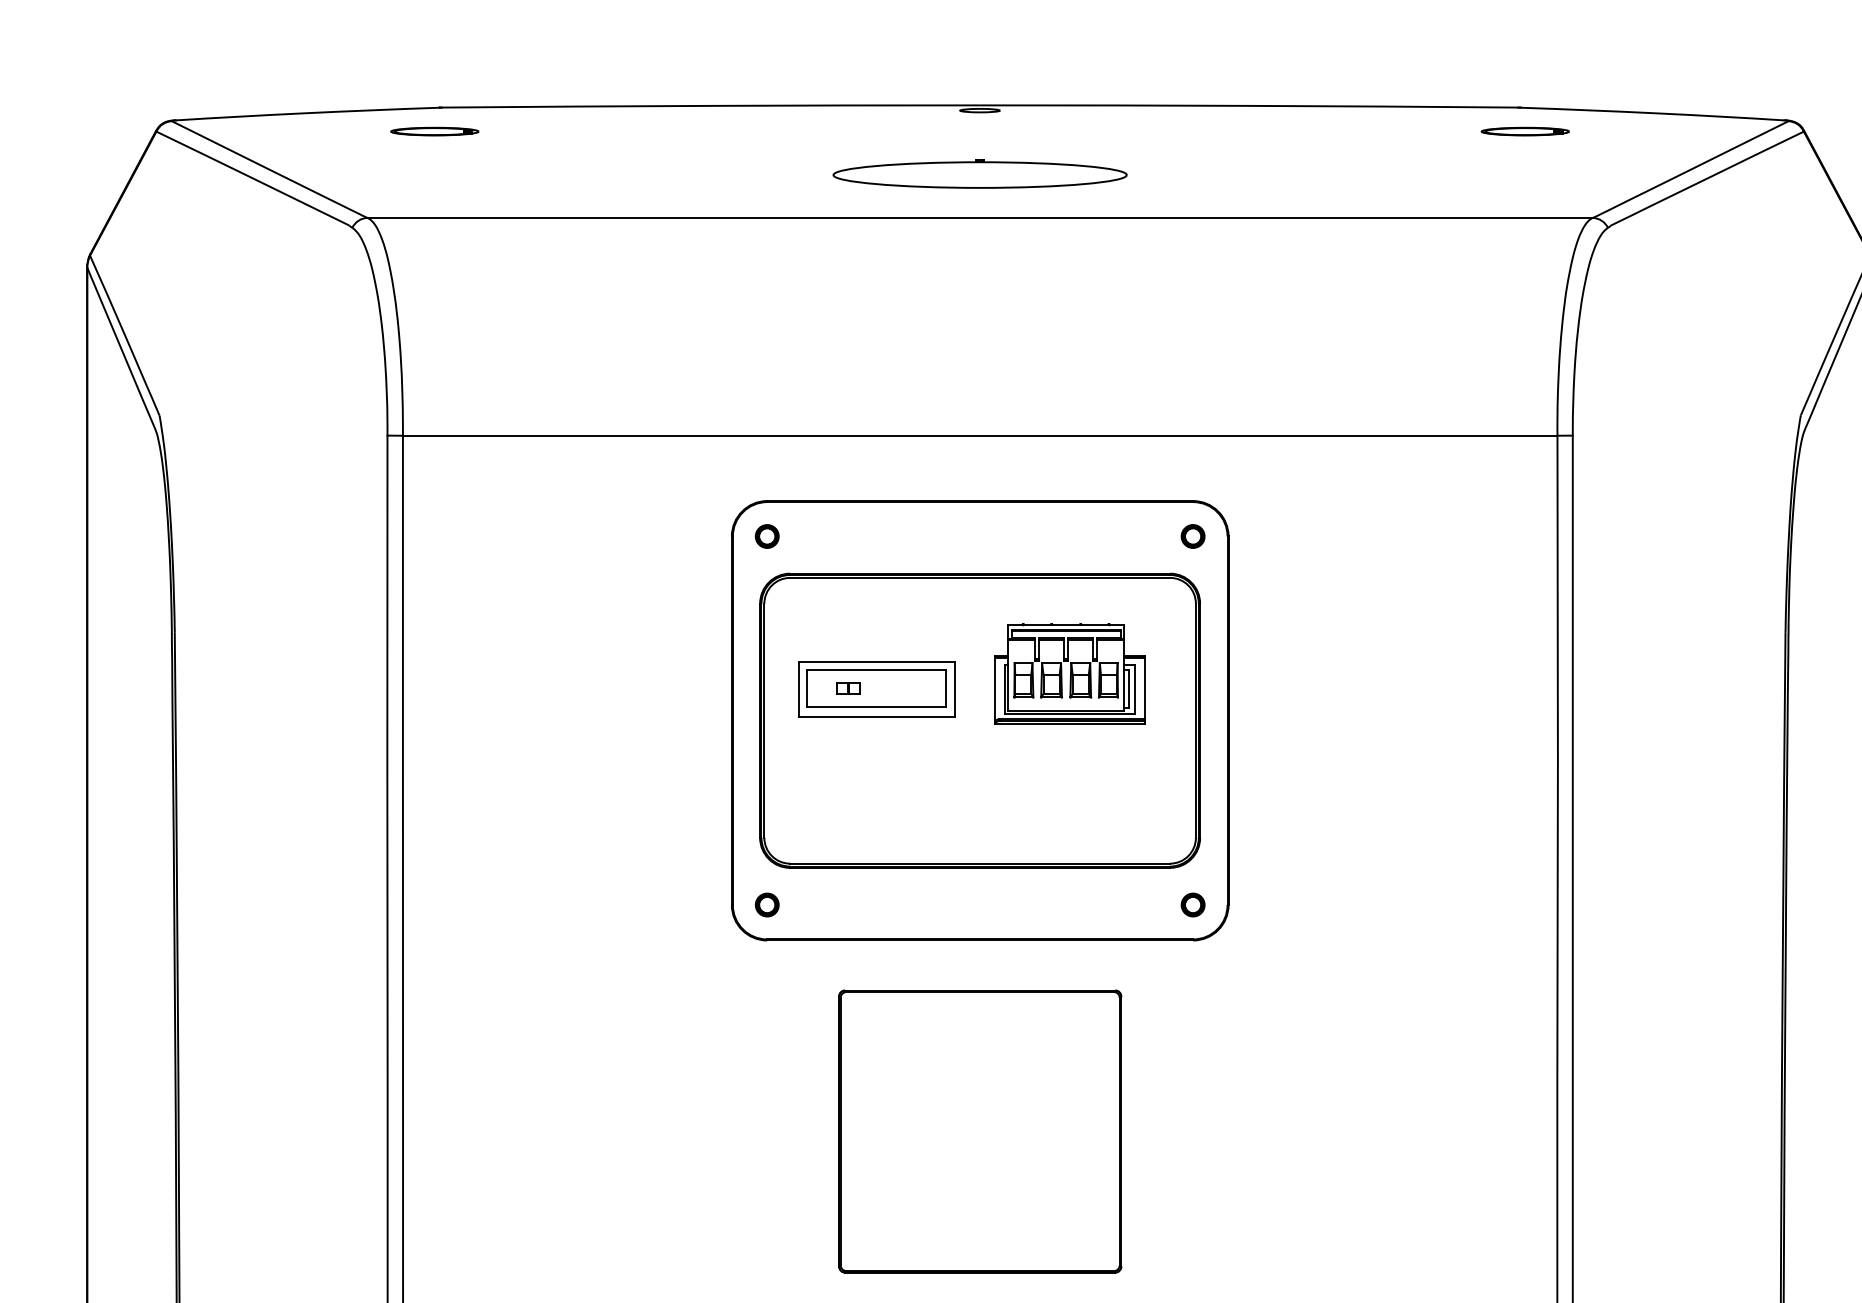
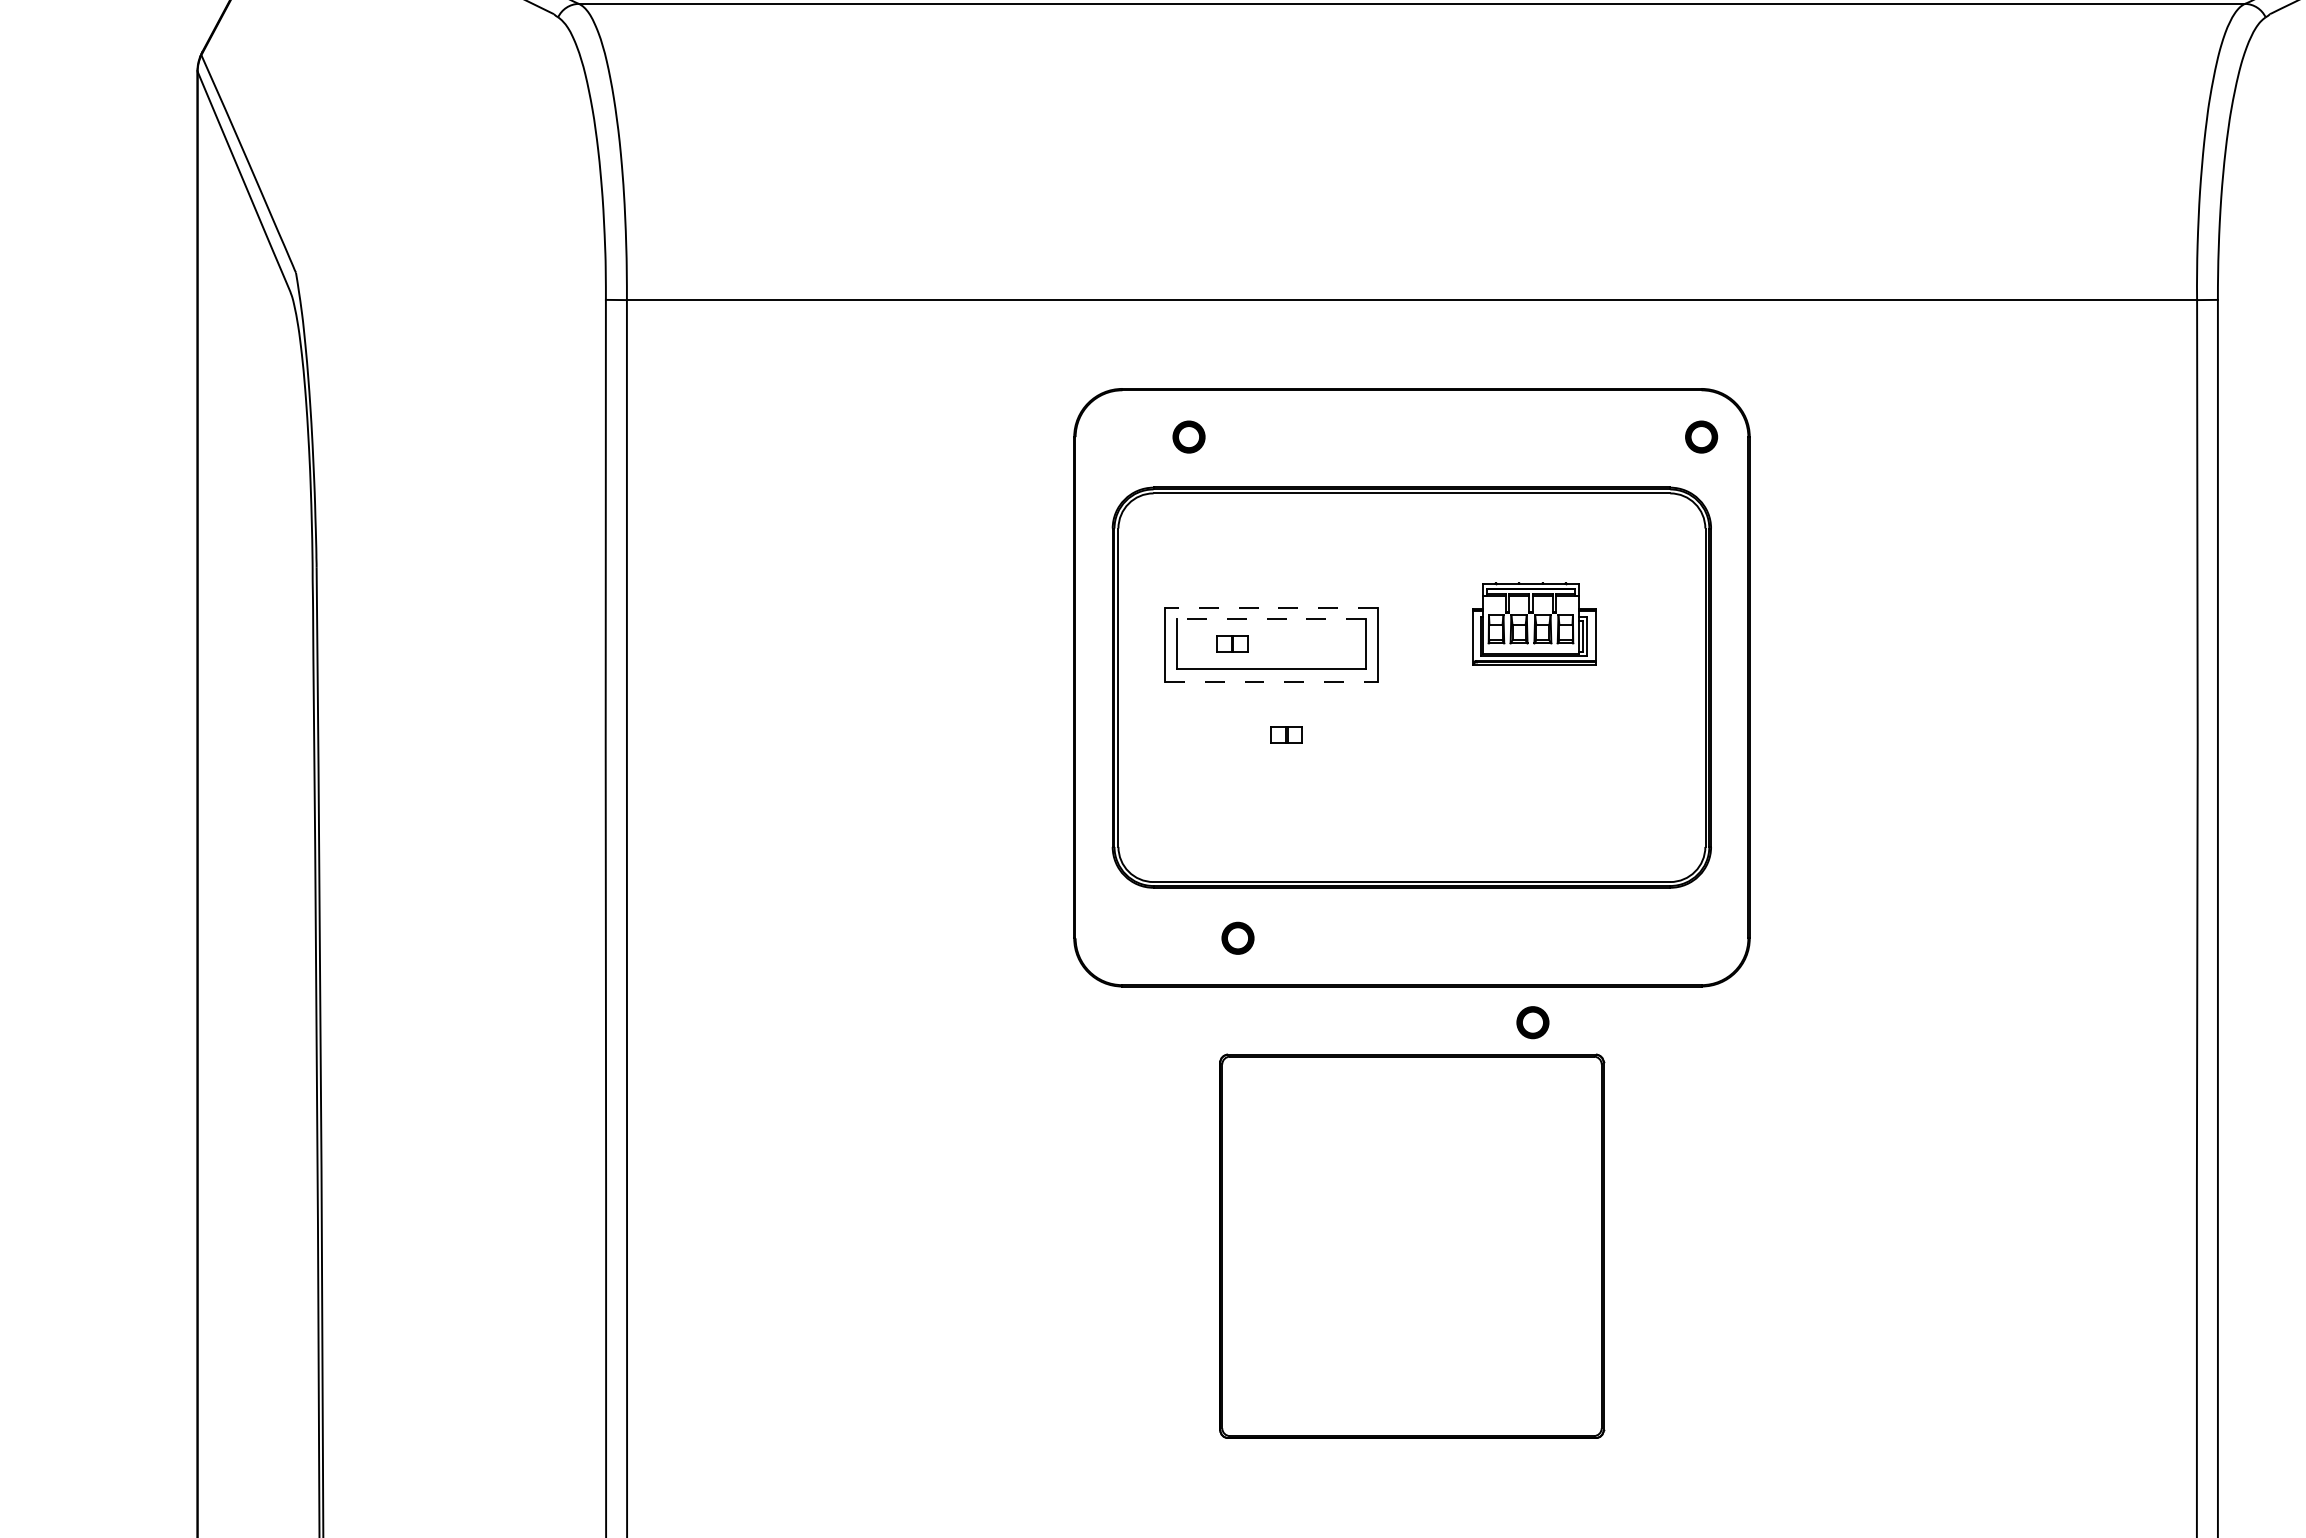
part: (766, 536) -> (1187, 437), moved
line: (876, 662) -> (1270, 608), solid -> dashed
line: (876, 669) -> (1270, 617), solid -> dashed
part: (1069, 673) -> (1533, 623), size x0.6
line: (877, 716) -> (1272, 681), solid -> dashed
part: (888, 755) -> (1287, 734), added
part: (766, 904) -> (1236, 937), moved
part: (1192, 904) -> (1532, 1021), moved

